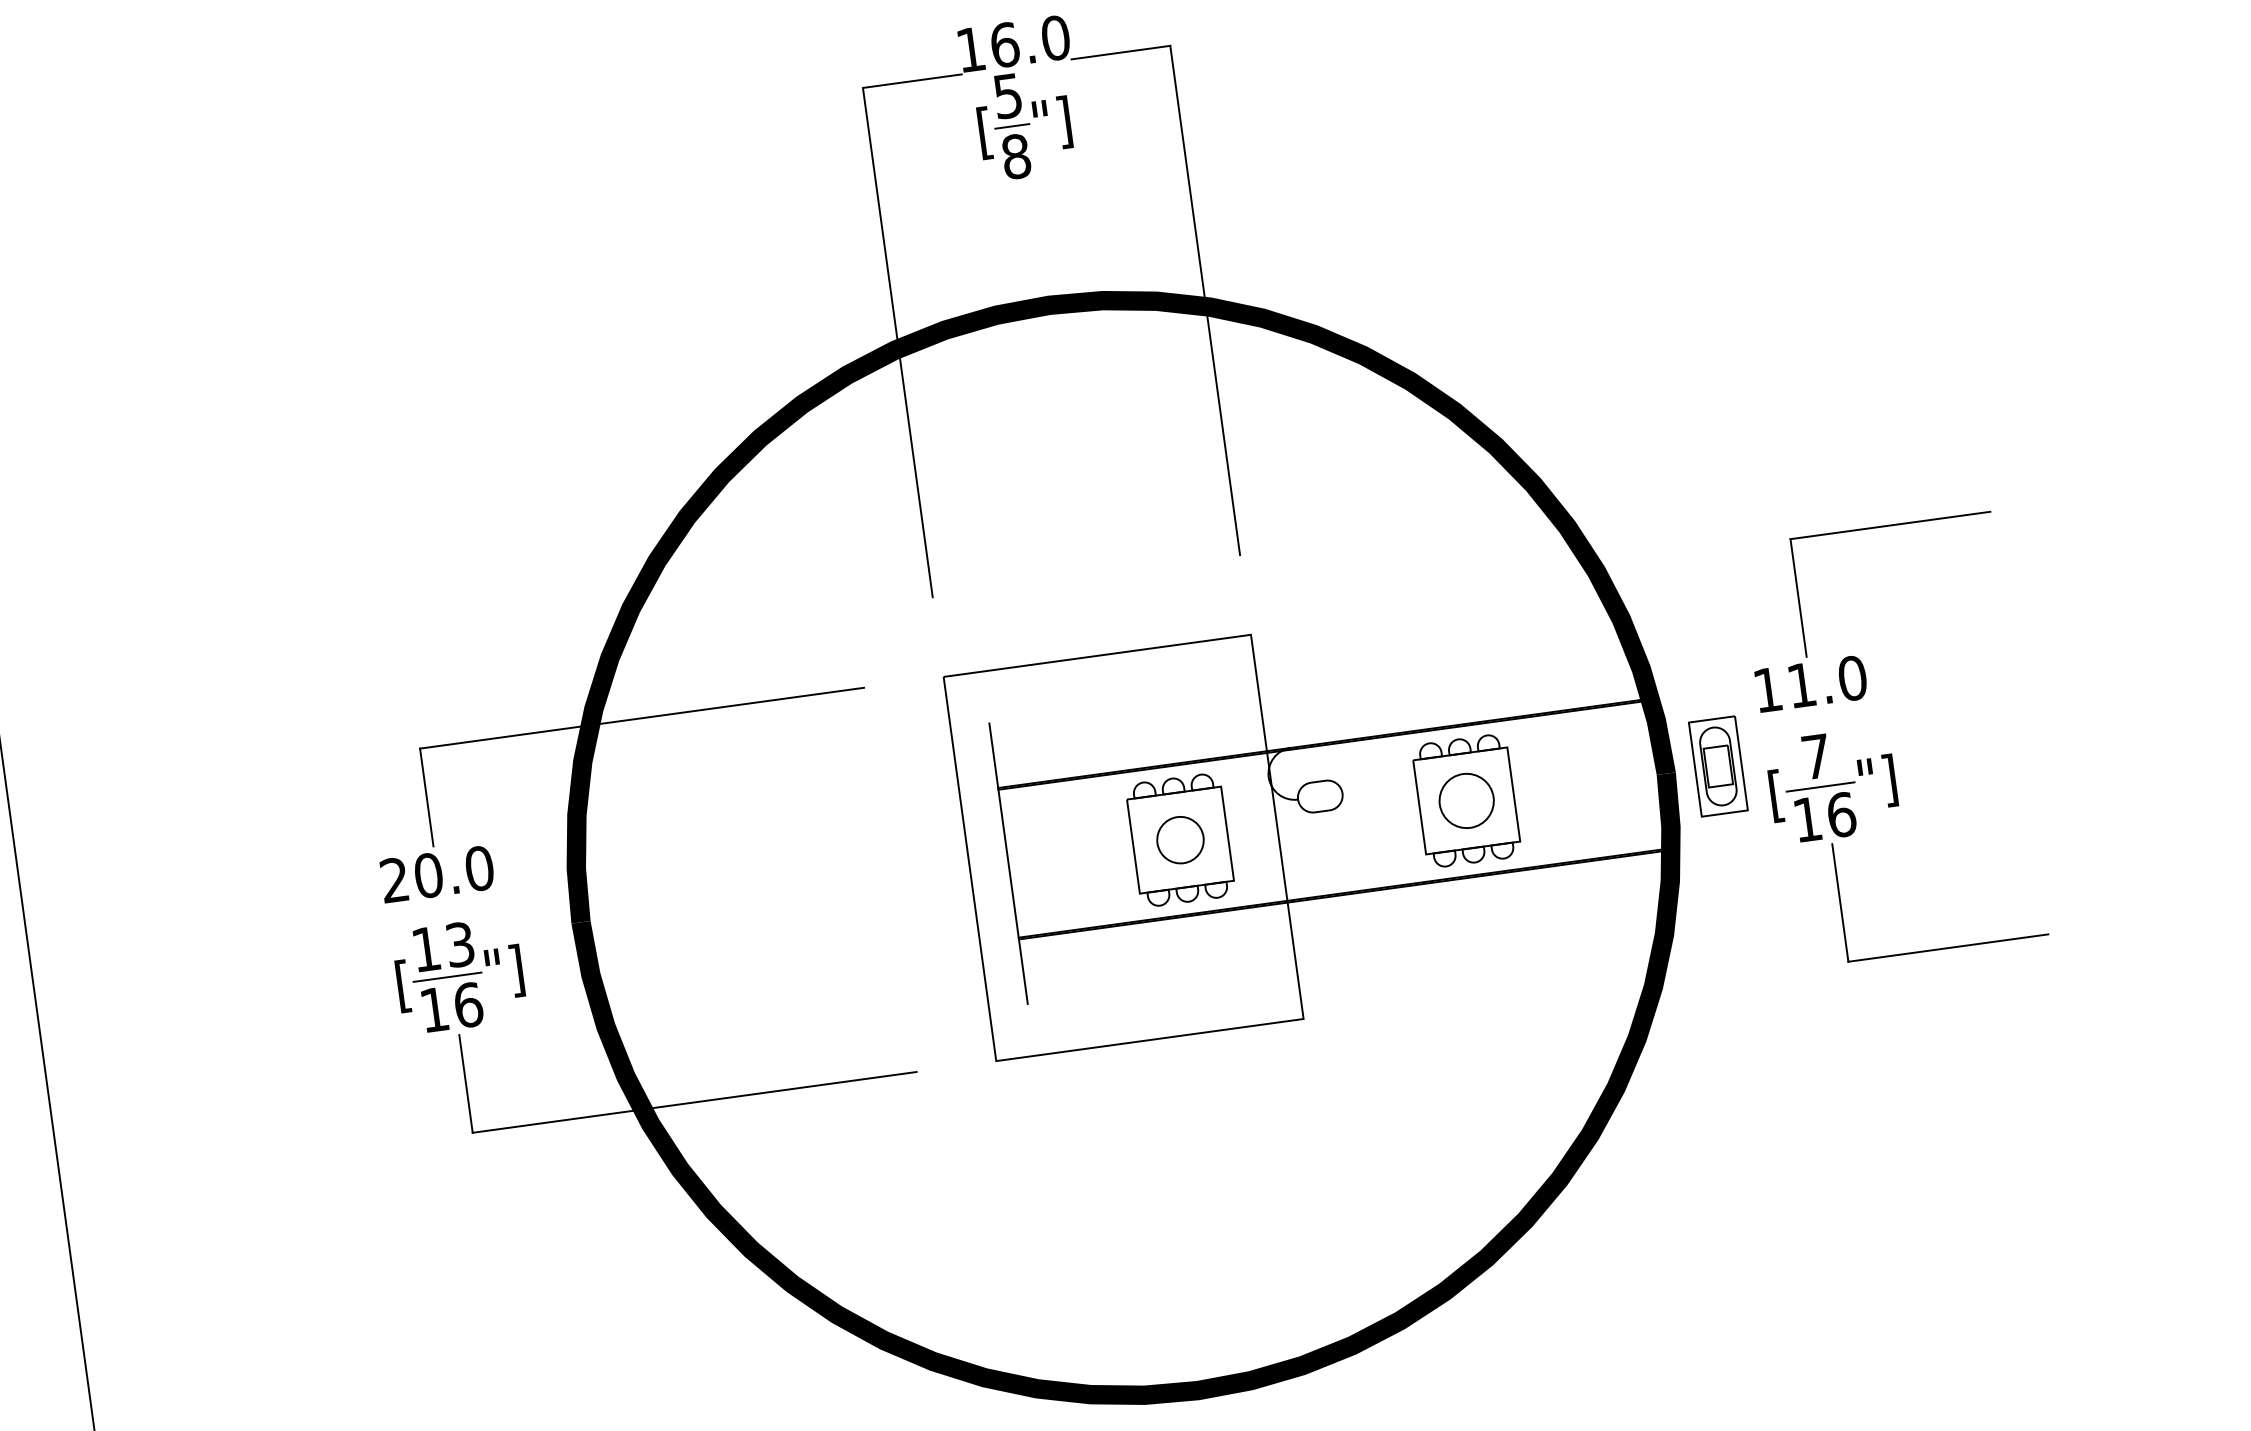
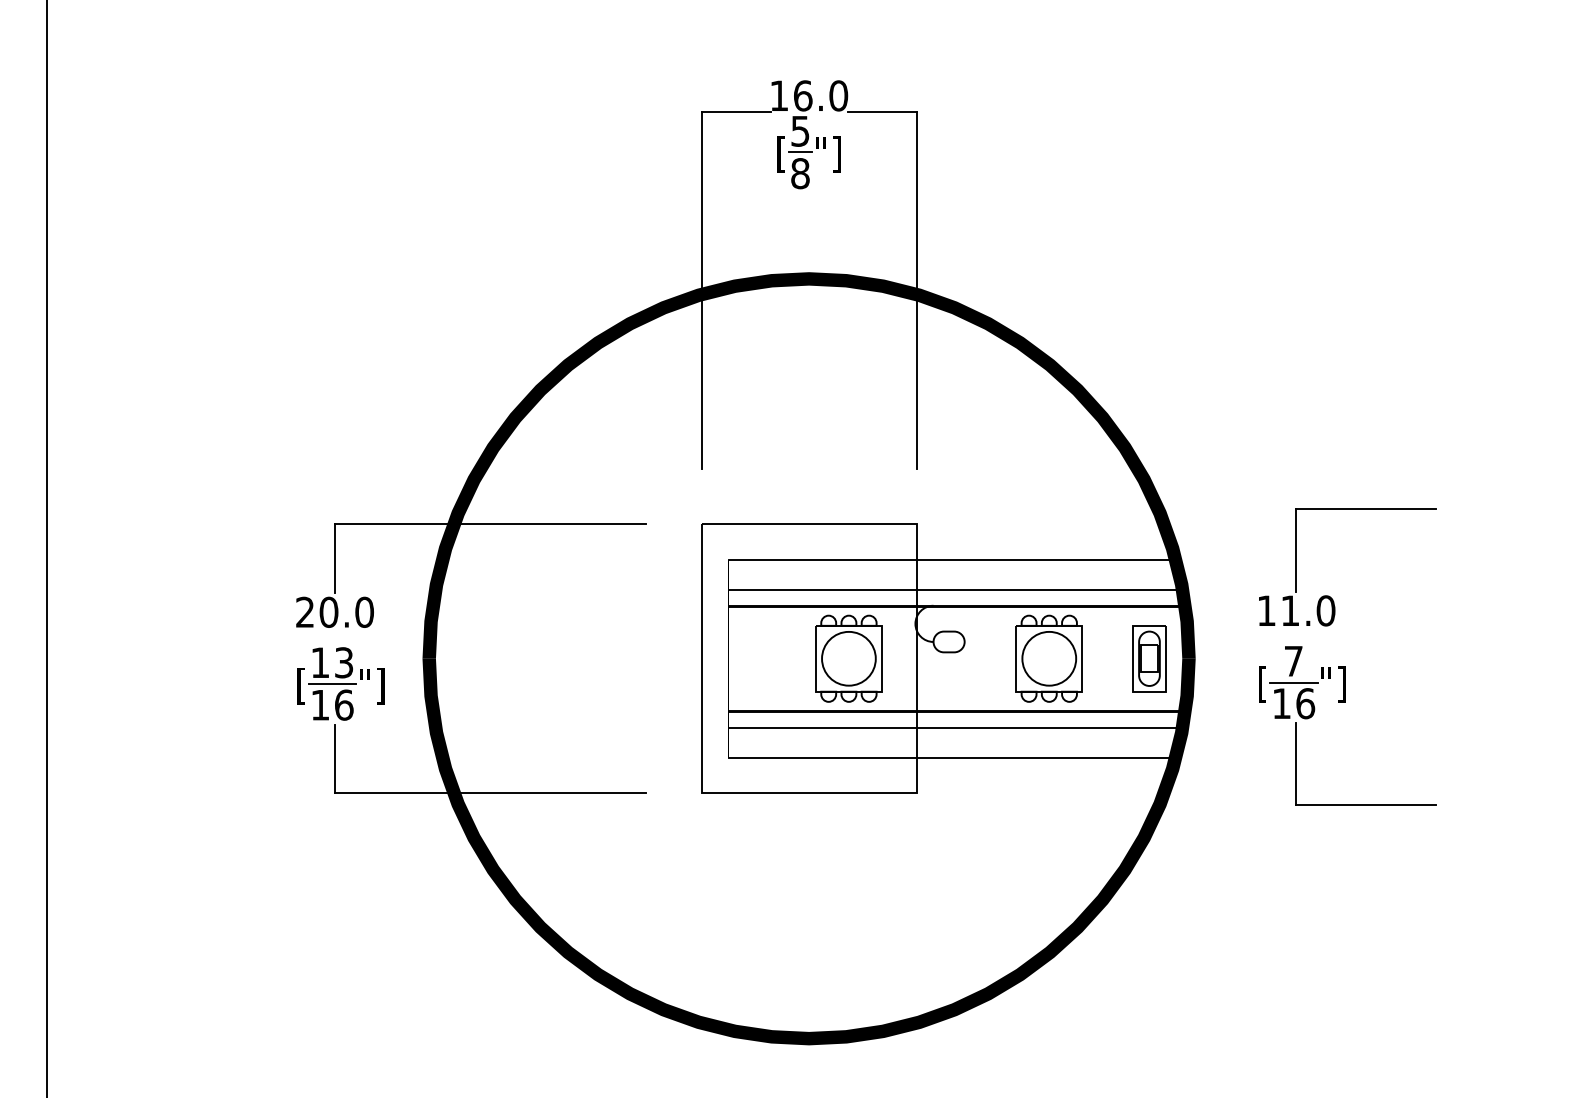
line: (1307, 678) -> (951, 559), added
line: (1319, 720) -> (955, 589), added
part: (1718, 766) -> (1149, 658), moved
circle: (1466, 800) -> (1049, 658), size x1.43
circle: (1179, 839) -> (848, 658), size x1.67
line: (1346, 917) -> (955, 727), added
line: (1346, 961) -> (951, 757), added

